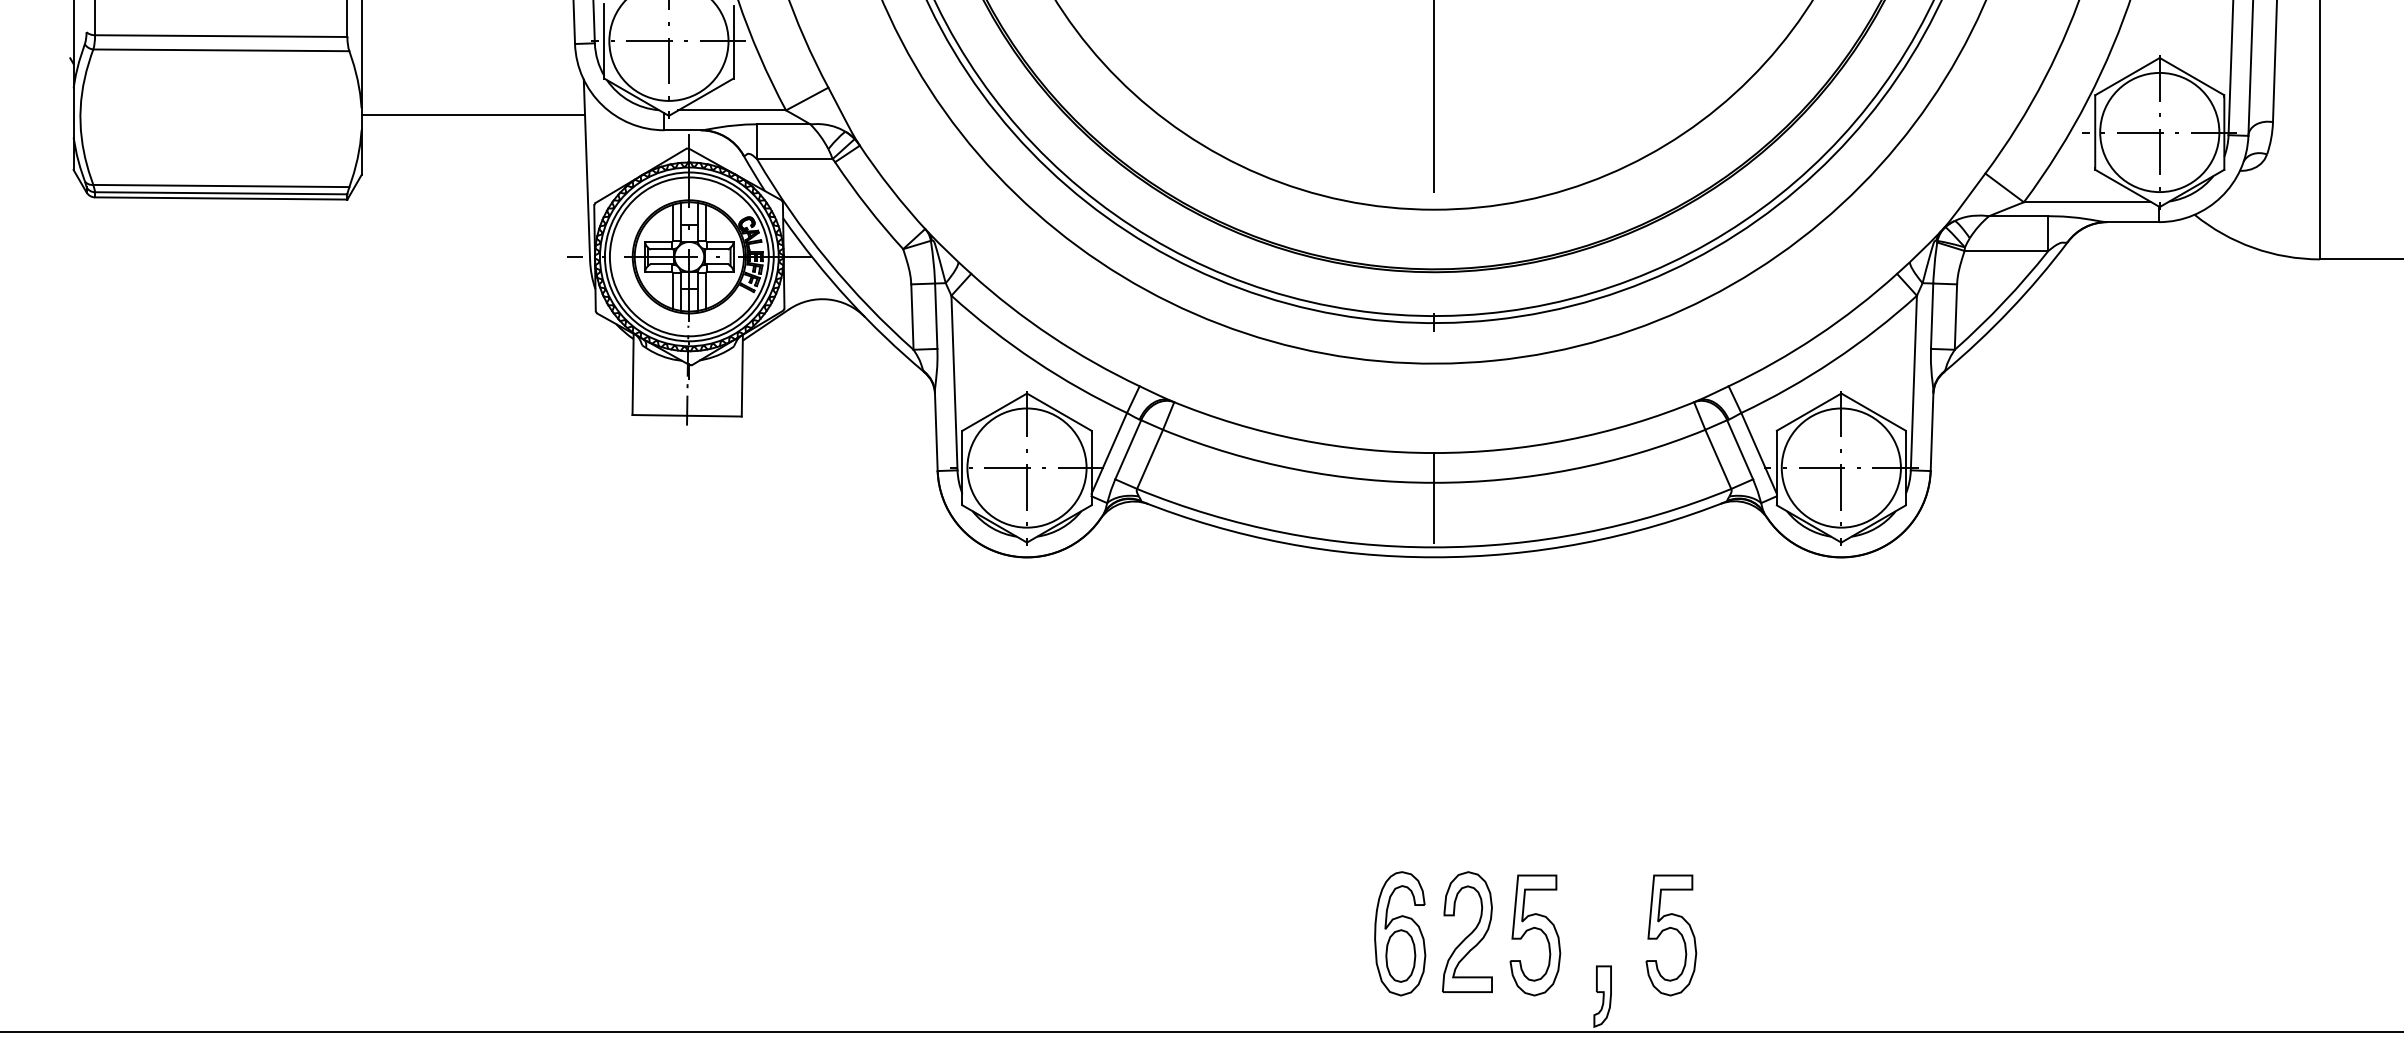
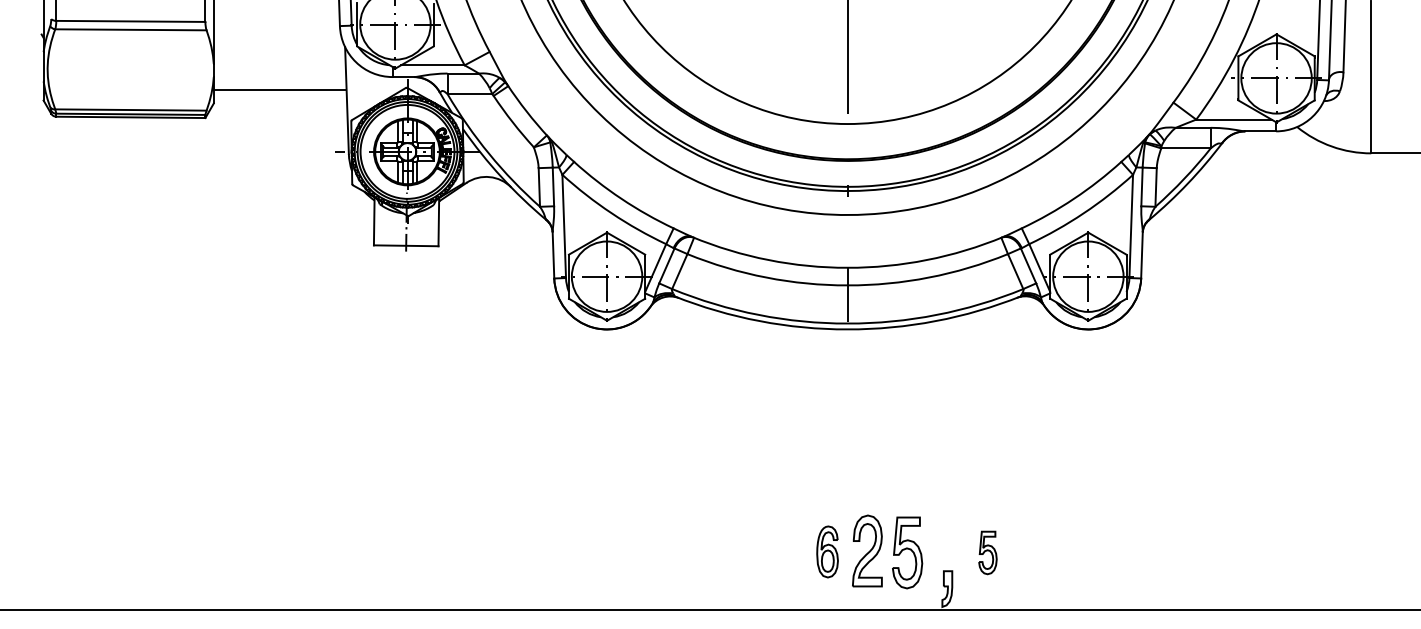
line: (472, 115) -> (279, 90), moved
part: (1399, 933) -> (827, 551), size x0.7
part: (1670, 934) -> (987, 552), size x0.6

